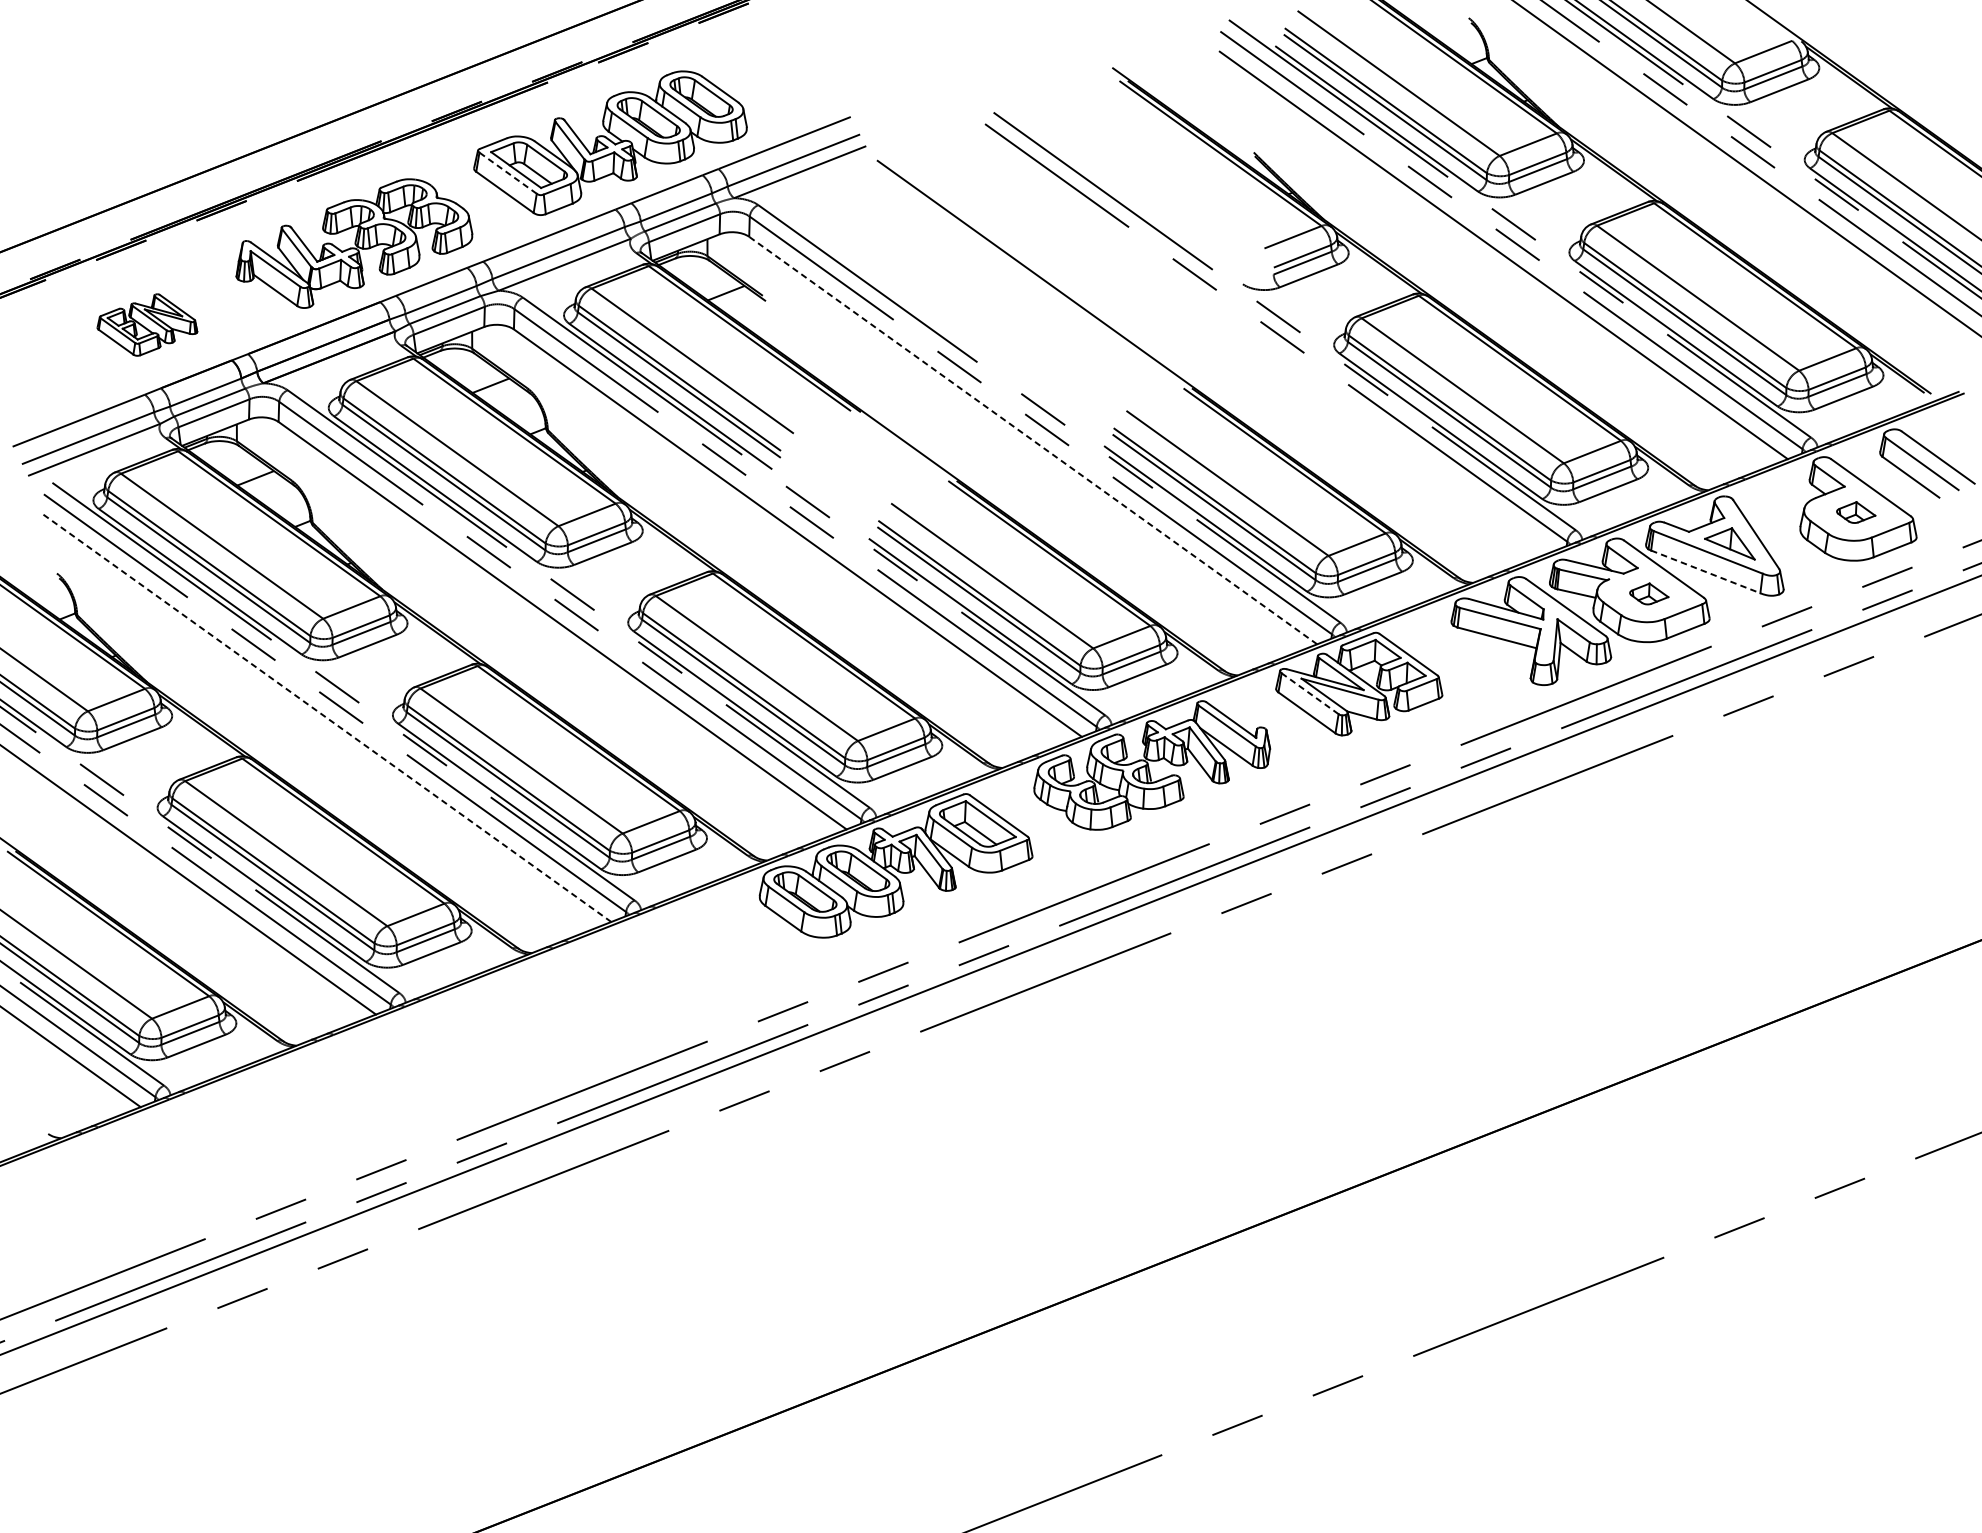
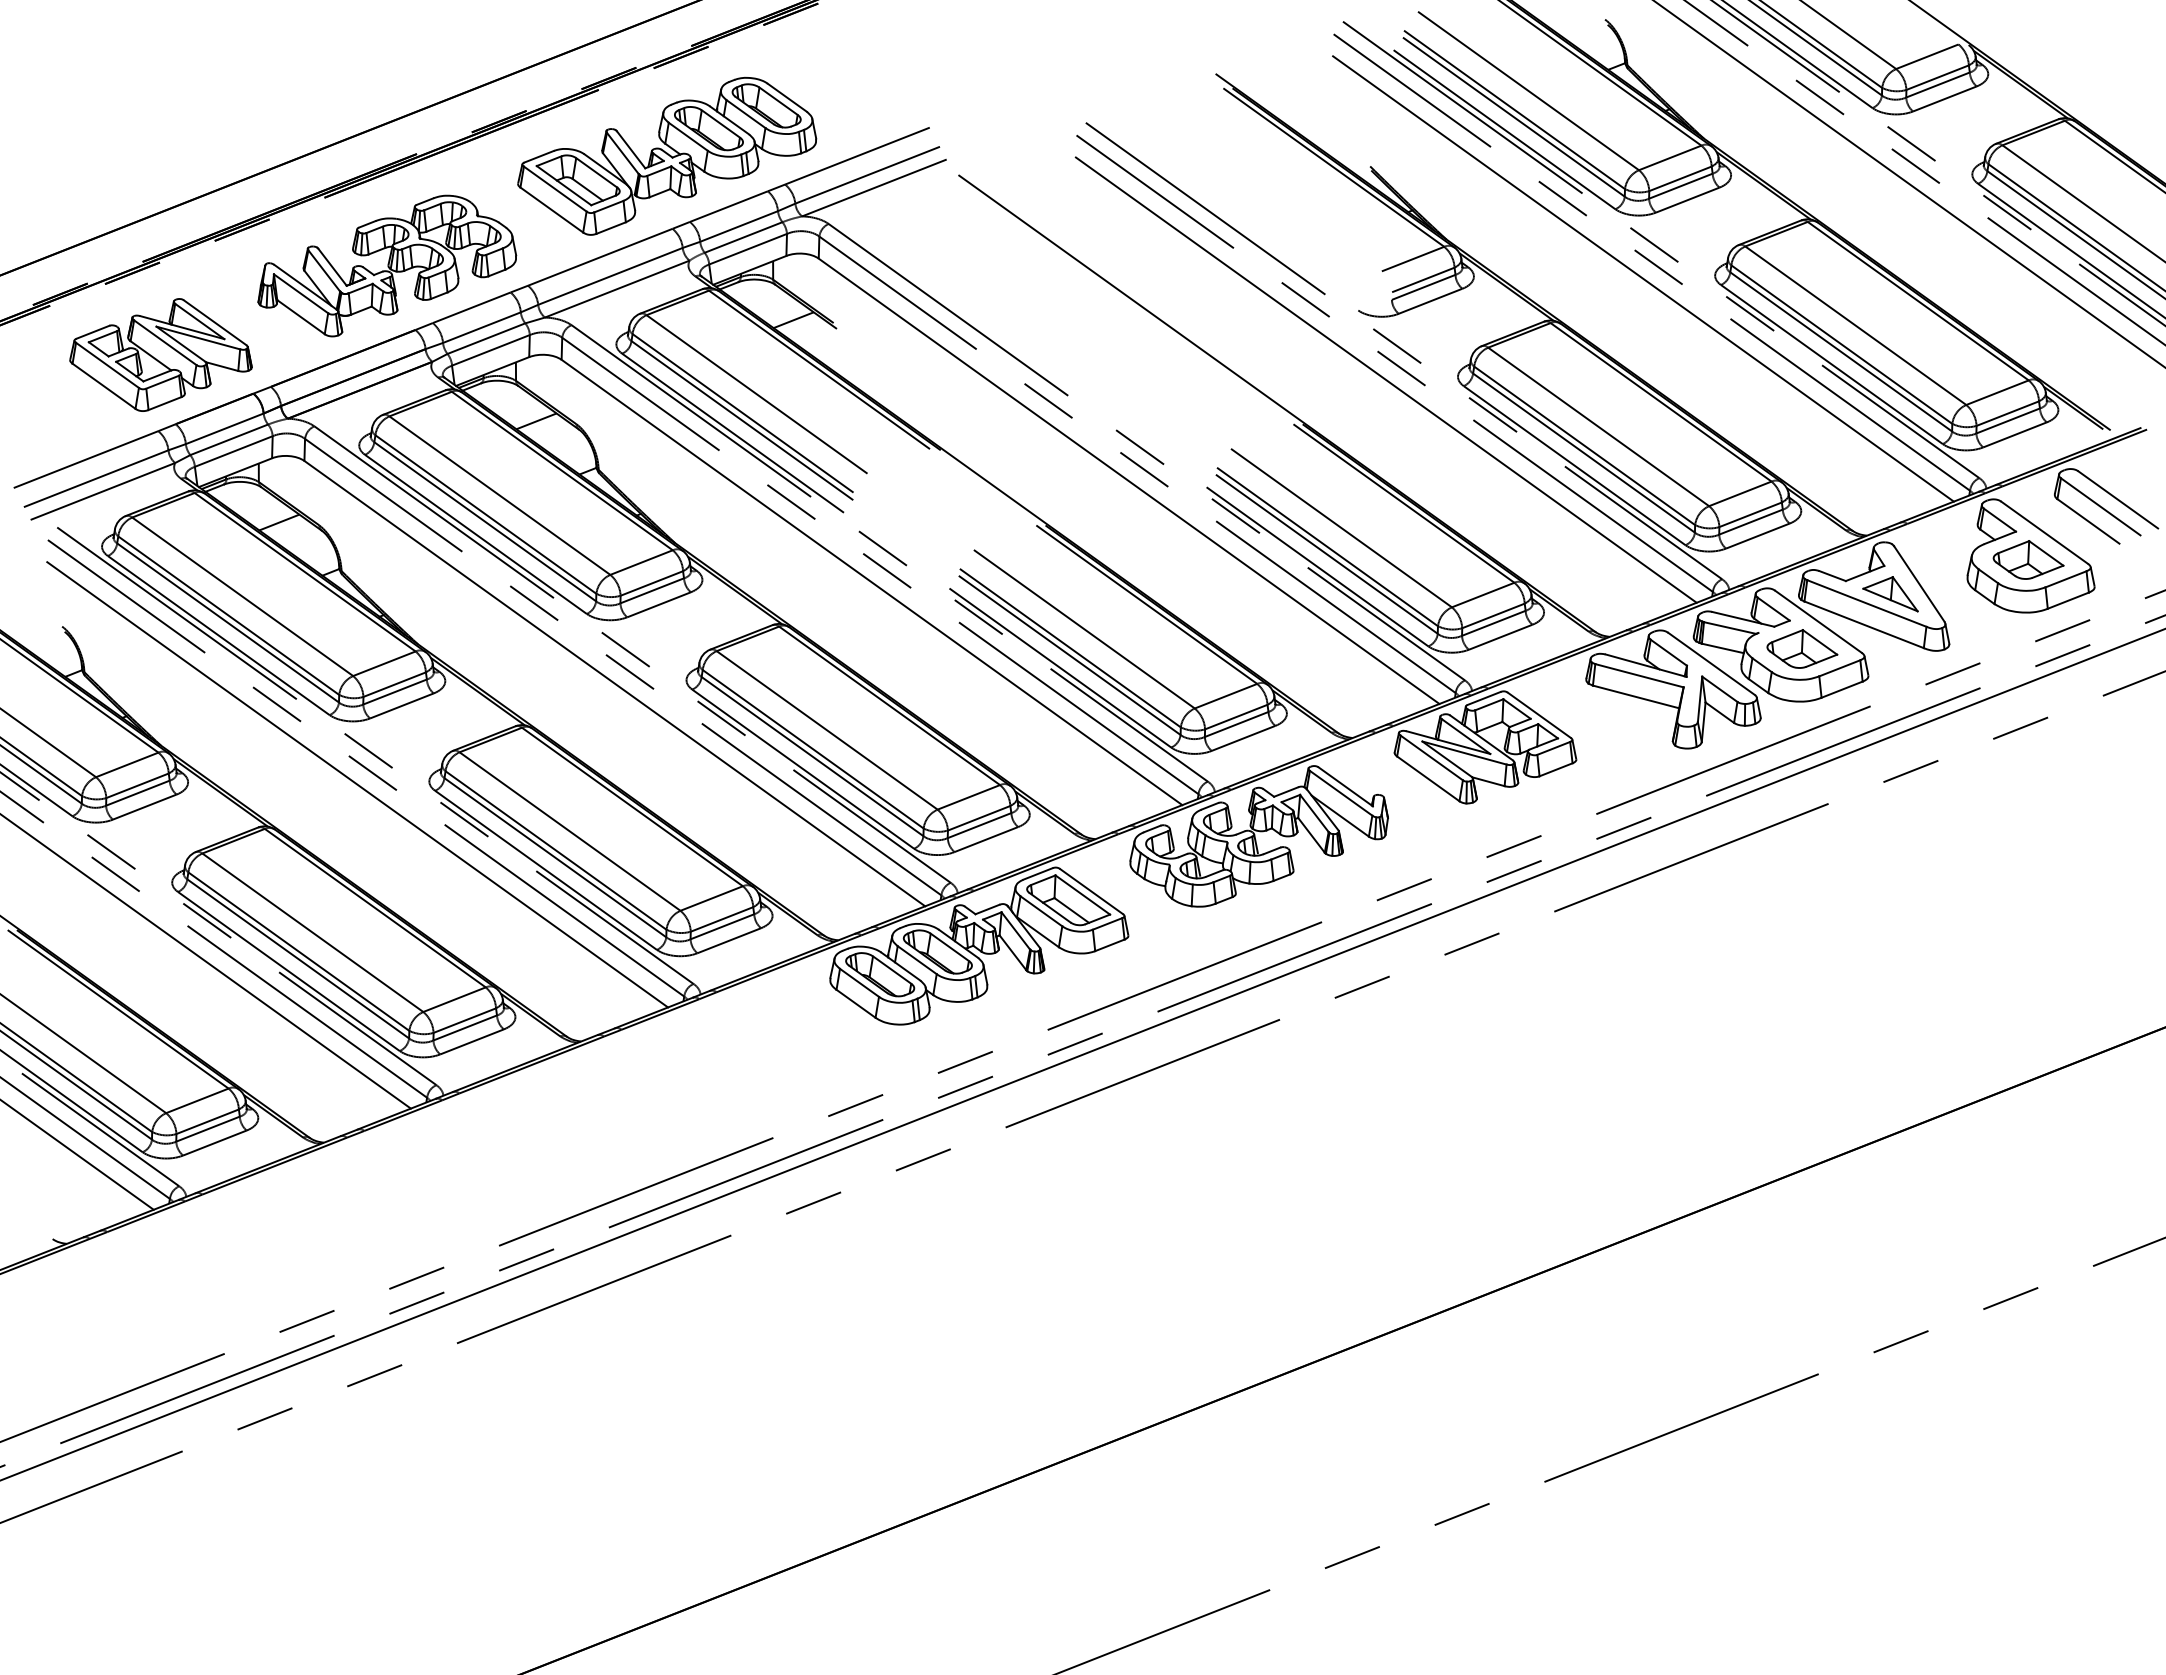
line: (508, 173) -> (555, 189), dashed -> solid
part: (146, 324) -> (160, 354), size x1.67
line: (1267, 347) -> (1385, 379), added
line: (1033, 440) -> (1129, 481), dashed -> solid
part: (1856, 512) -> (2028, 559), size x1.67
line: (1706, 571) -> (1864, 624), dashed -> solid
part: (1649, 593) -> (1802, 648), size x1.67
line: (1309, 693) -> (1431, 757), dashed -> solid
line: (327, 718) -> (357, 784), dashed -> solid

